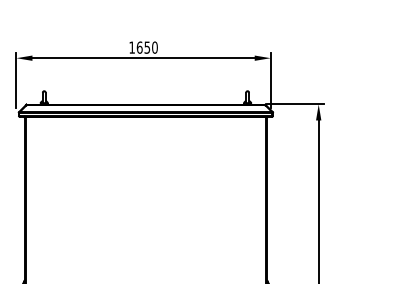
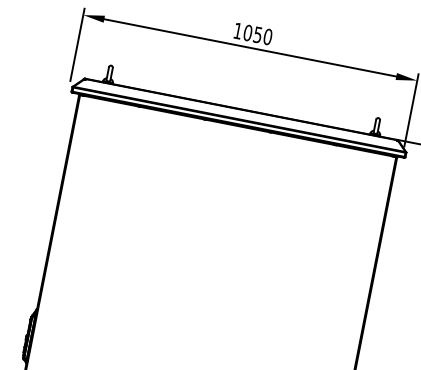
text: (139, 47) -> (247, 32), 1650 -> 1050

